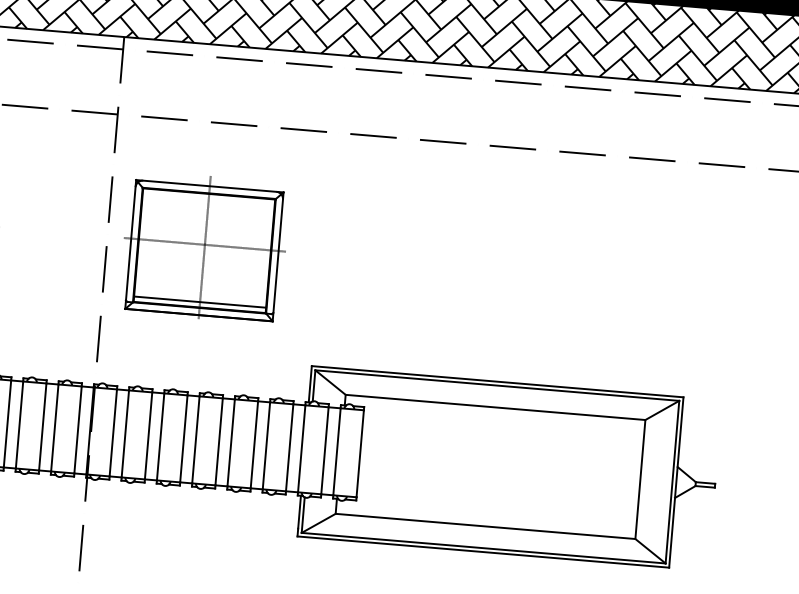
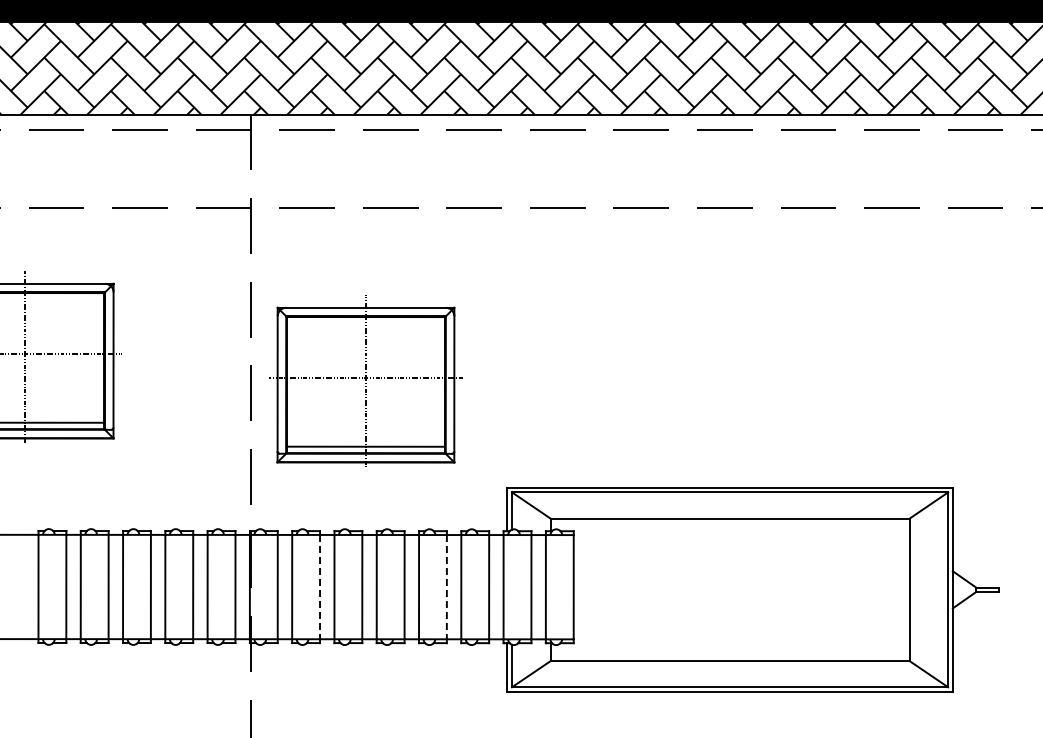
part: (204, 246) -> (365, 380), moved
line: (148, 436) -> (320, 587), solid -> dashed
line: (254, 445) -> (446, 587), solid -> dashed

